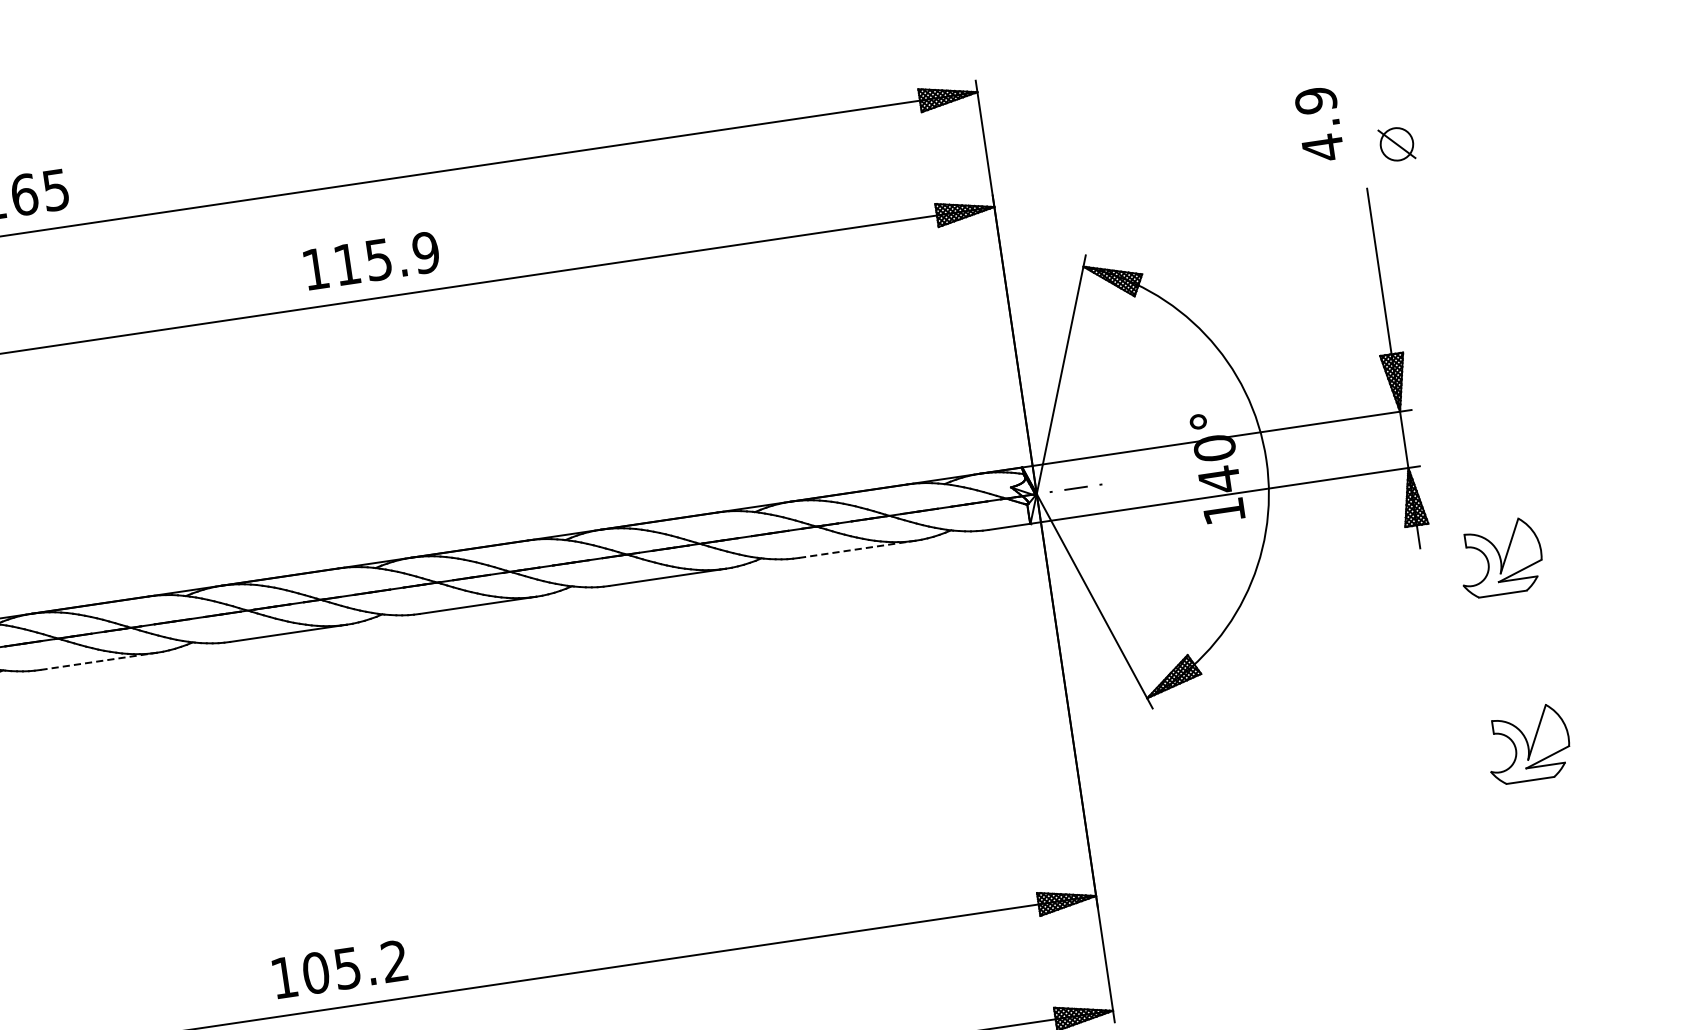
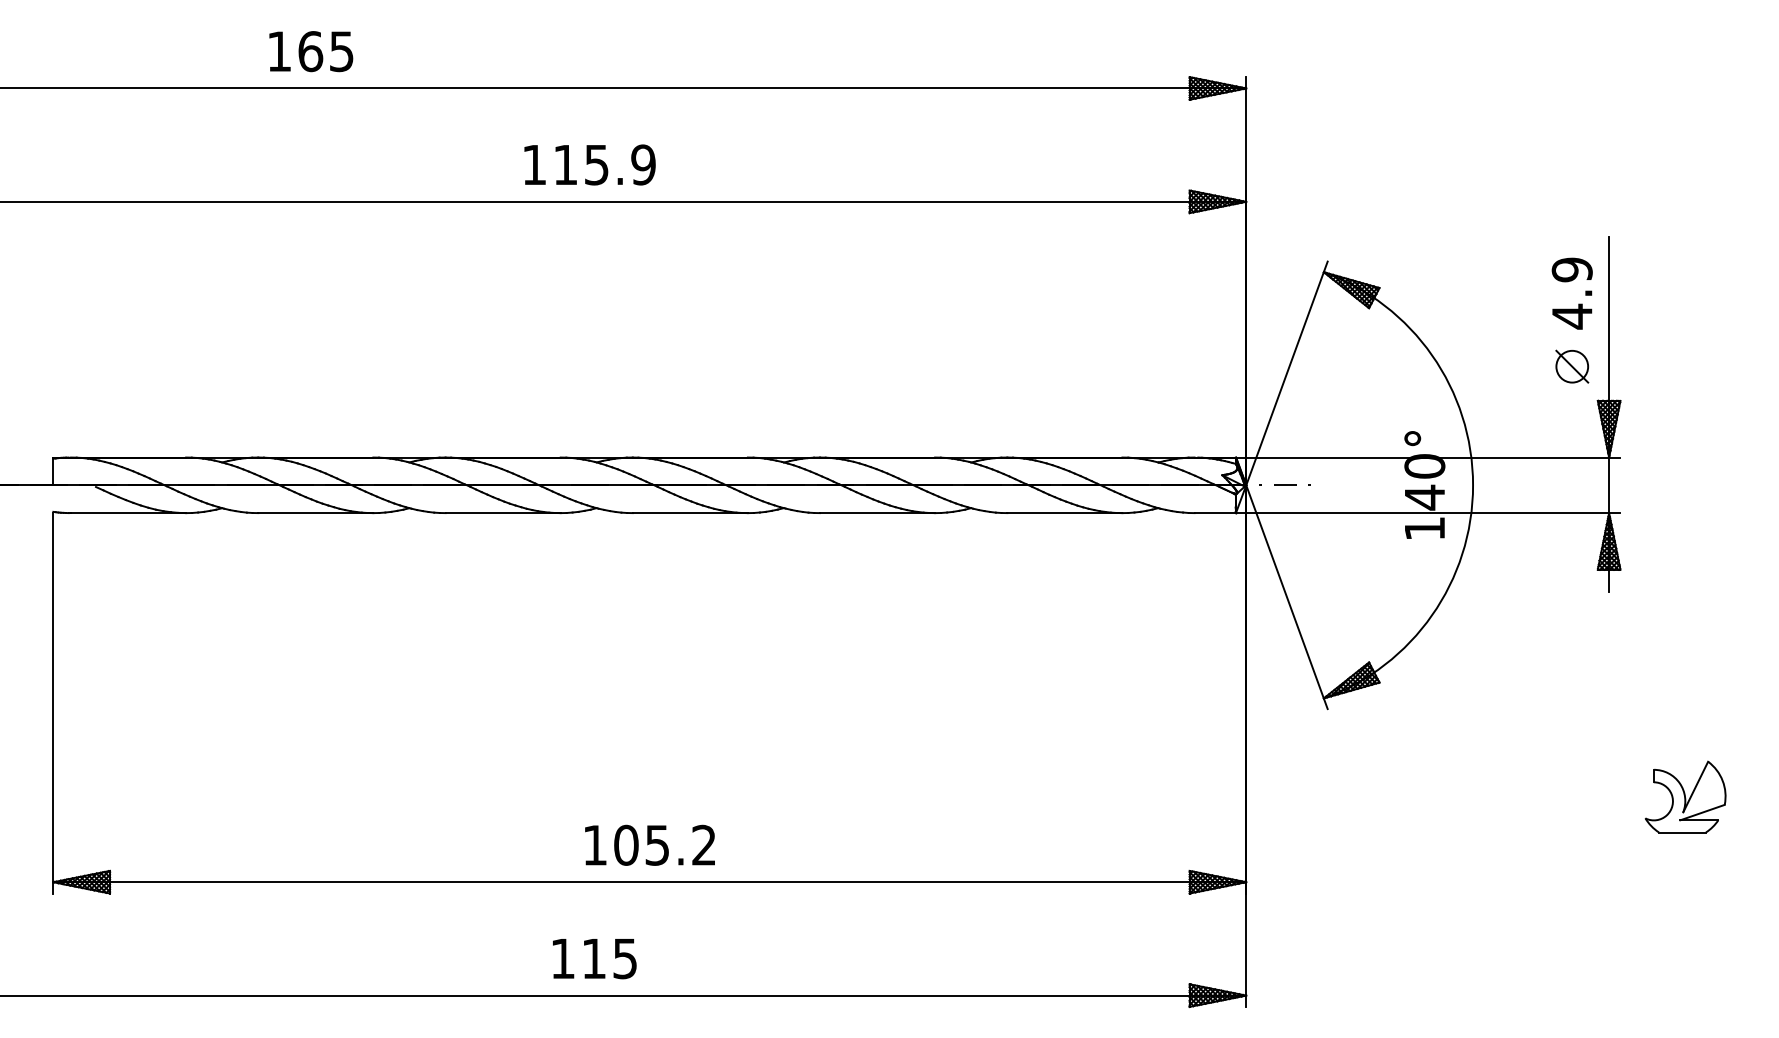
text: (1318, 124) -> (1571, 293), moved
part: (1397, 144) -> (1572, 366), moved
text: (371, 260) -> (589, 164), moved
line: (856, 549) -> (1064, 513), dashed -> solid
part: (1500, 557) -> (1685, 612), removed
line: (98, 661) -> (315, 513), dashed -> solid
text: (339, 968) -> (649, 844), moved

